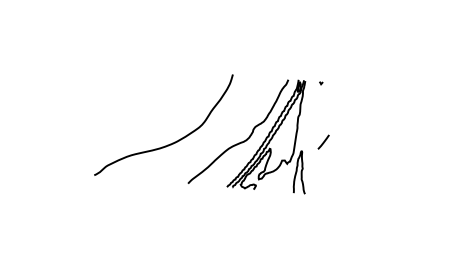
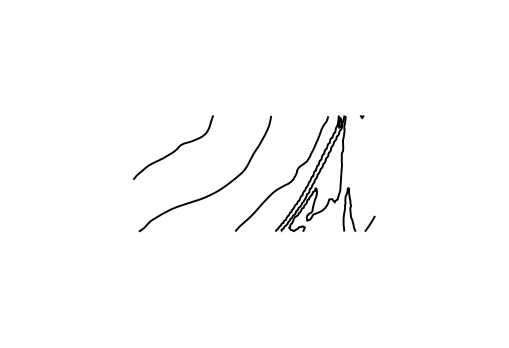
curve: (136, 98) -> (175, 149), added
line: (323, 141) -> (369, 223), moved

